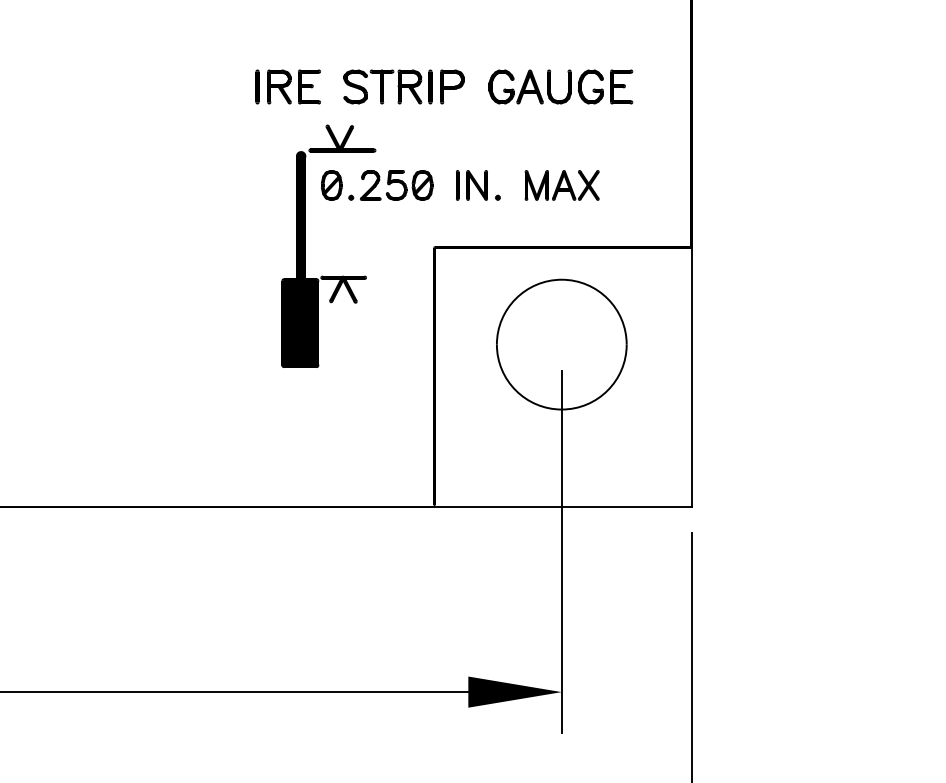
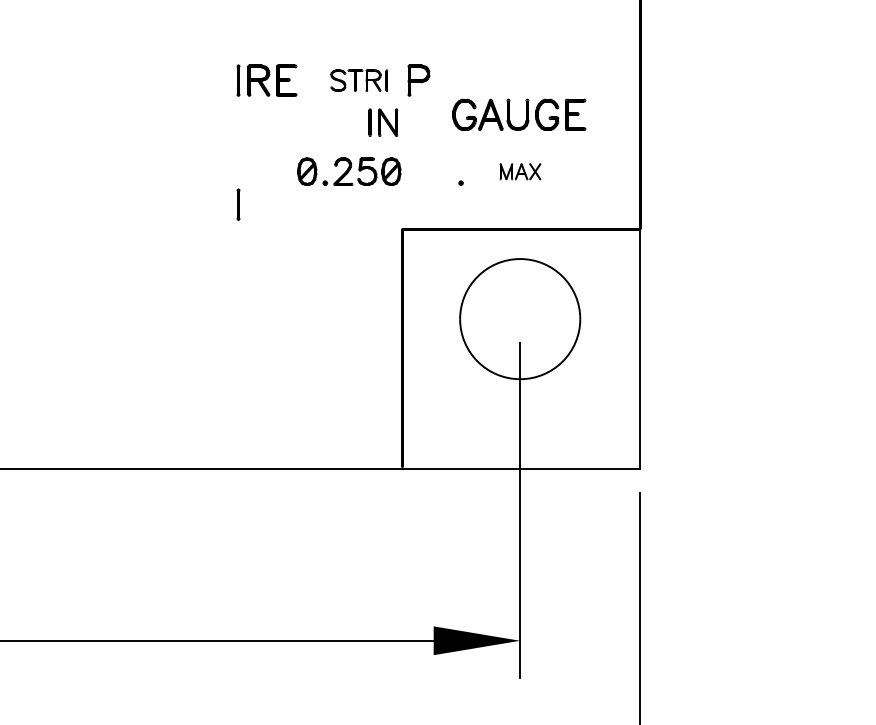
part: (387, 86) -> (358, 80), size x0.7
part: (568, 86) -> (526, 114), moved
part: (471, 185) -> (382, 122), moved
part: (561, 185) -> (519, 171), size x0.6
line: (257, 220) -> (238, 204), added
part: (305, 245) -> (282, 227), removed

